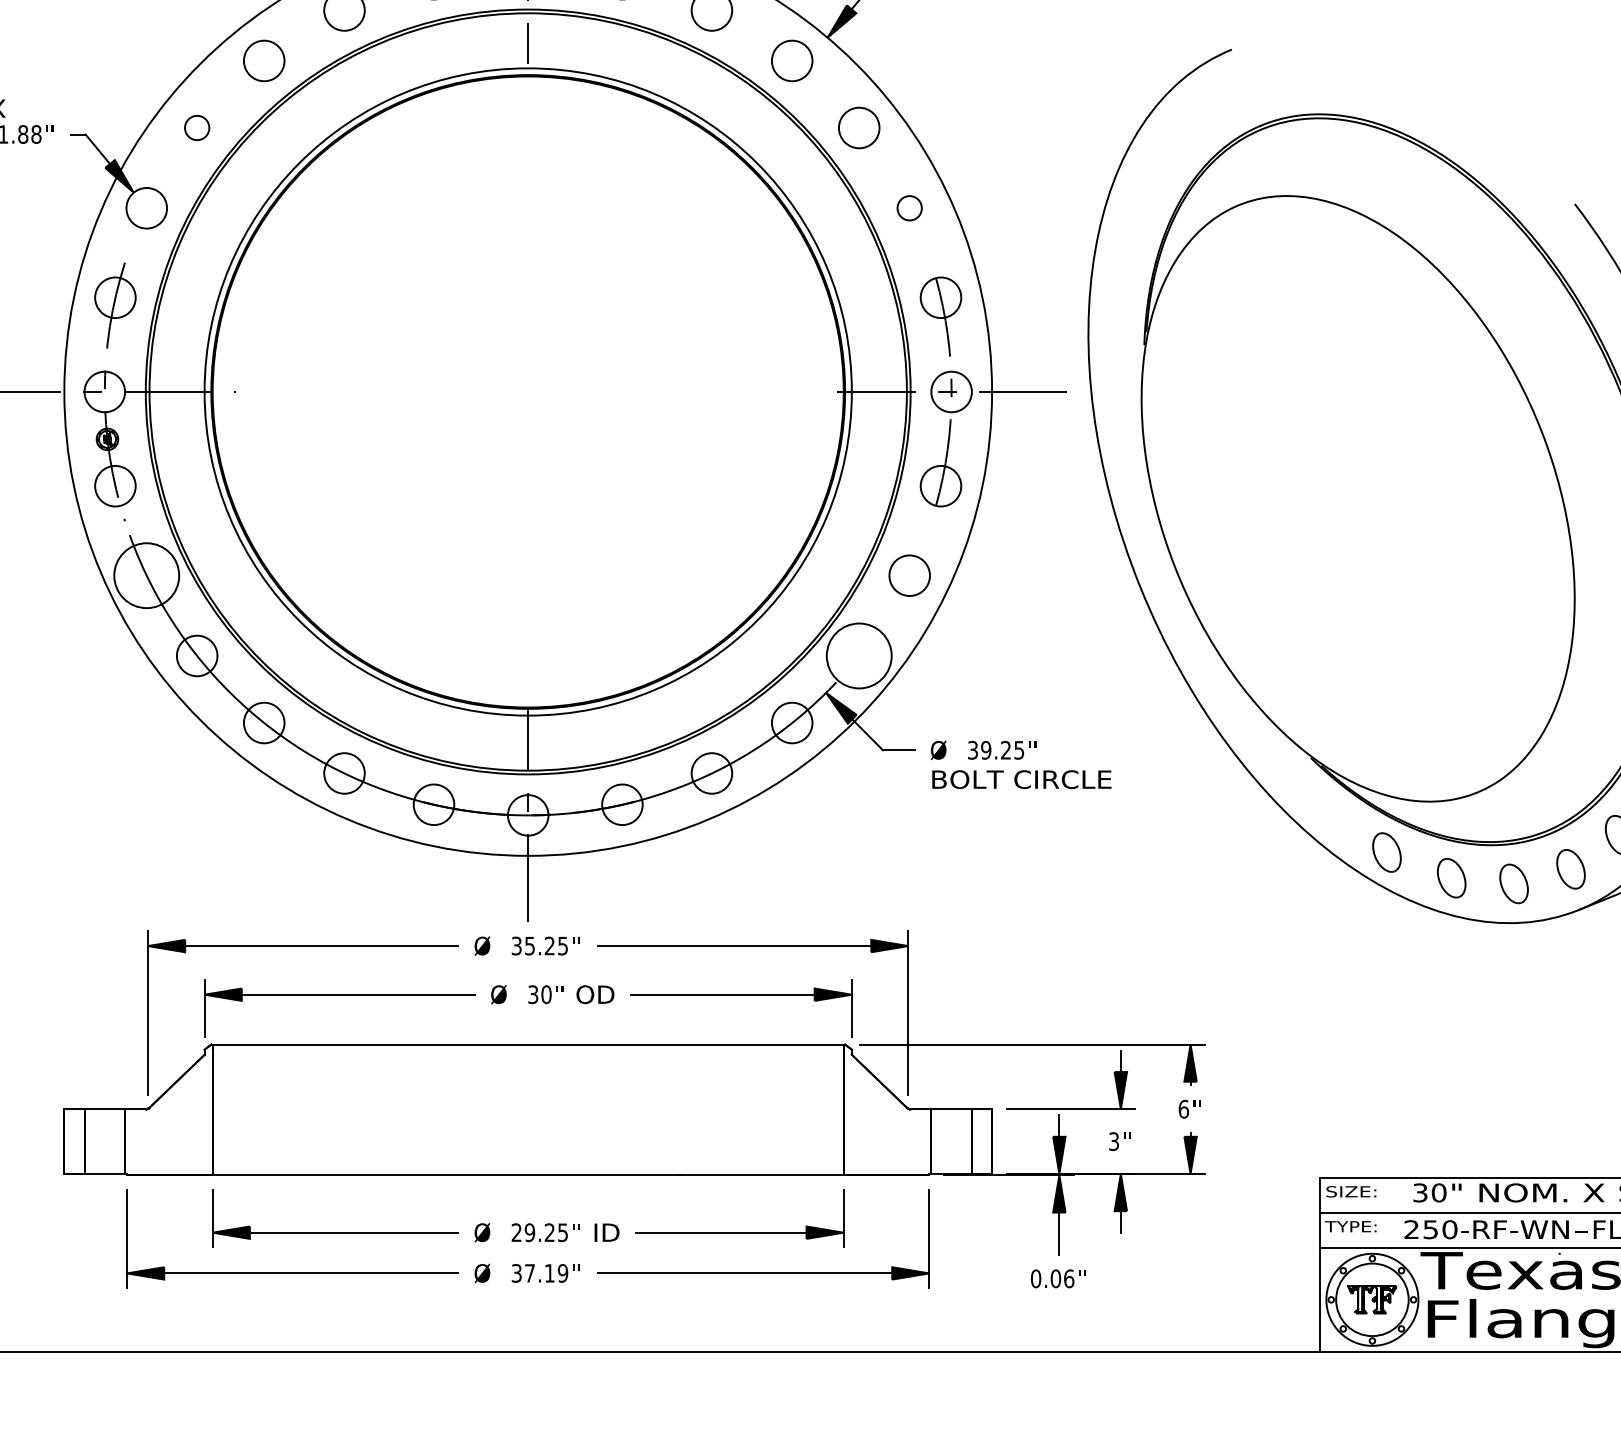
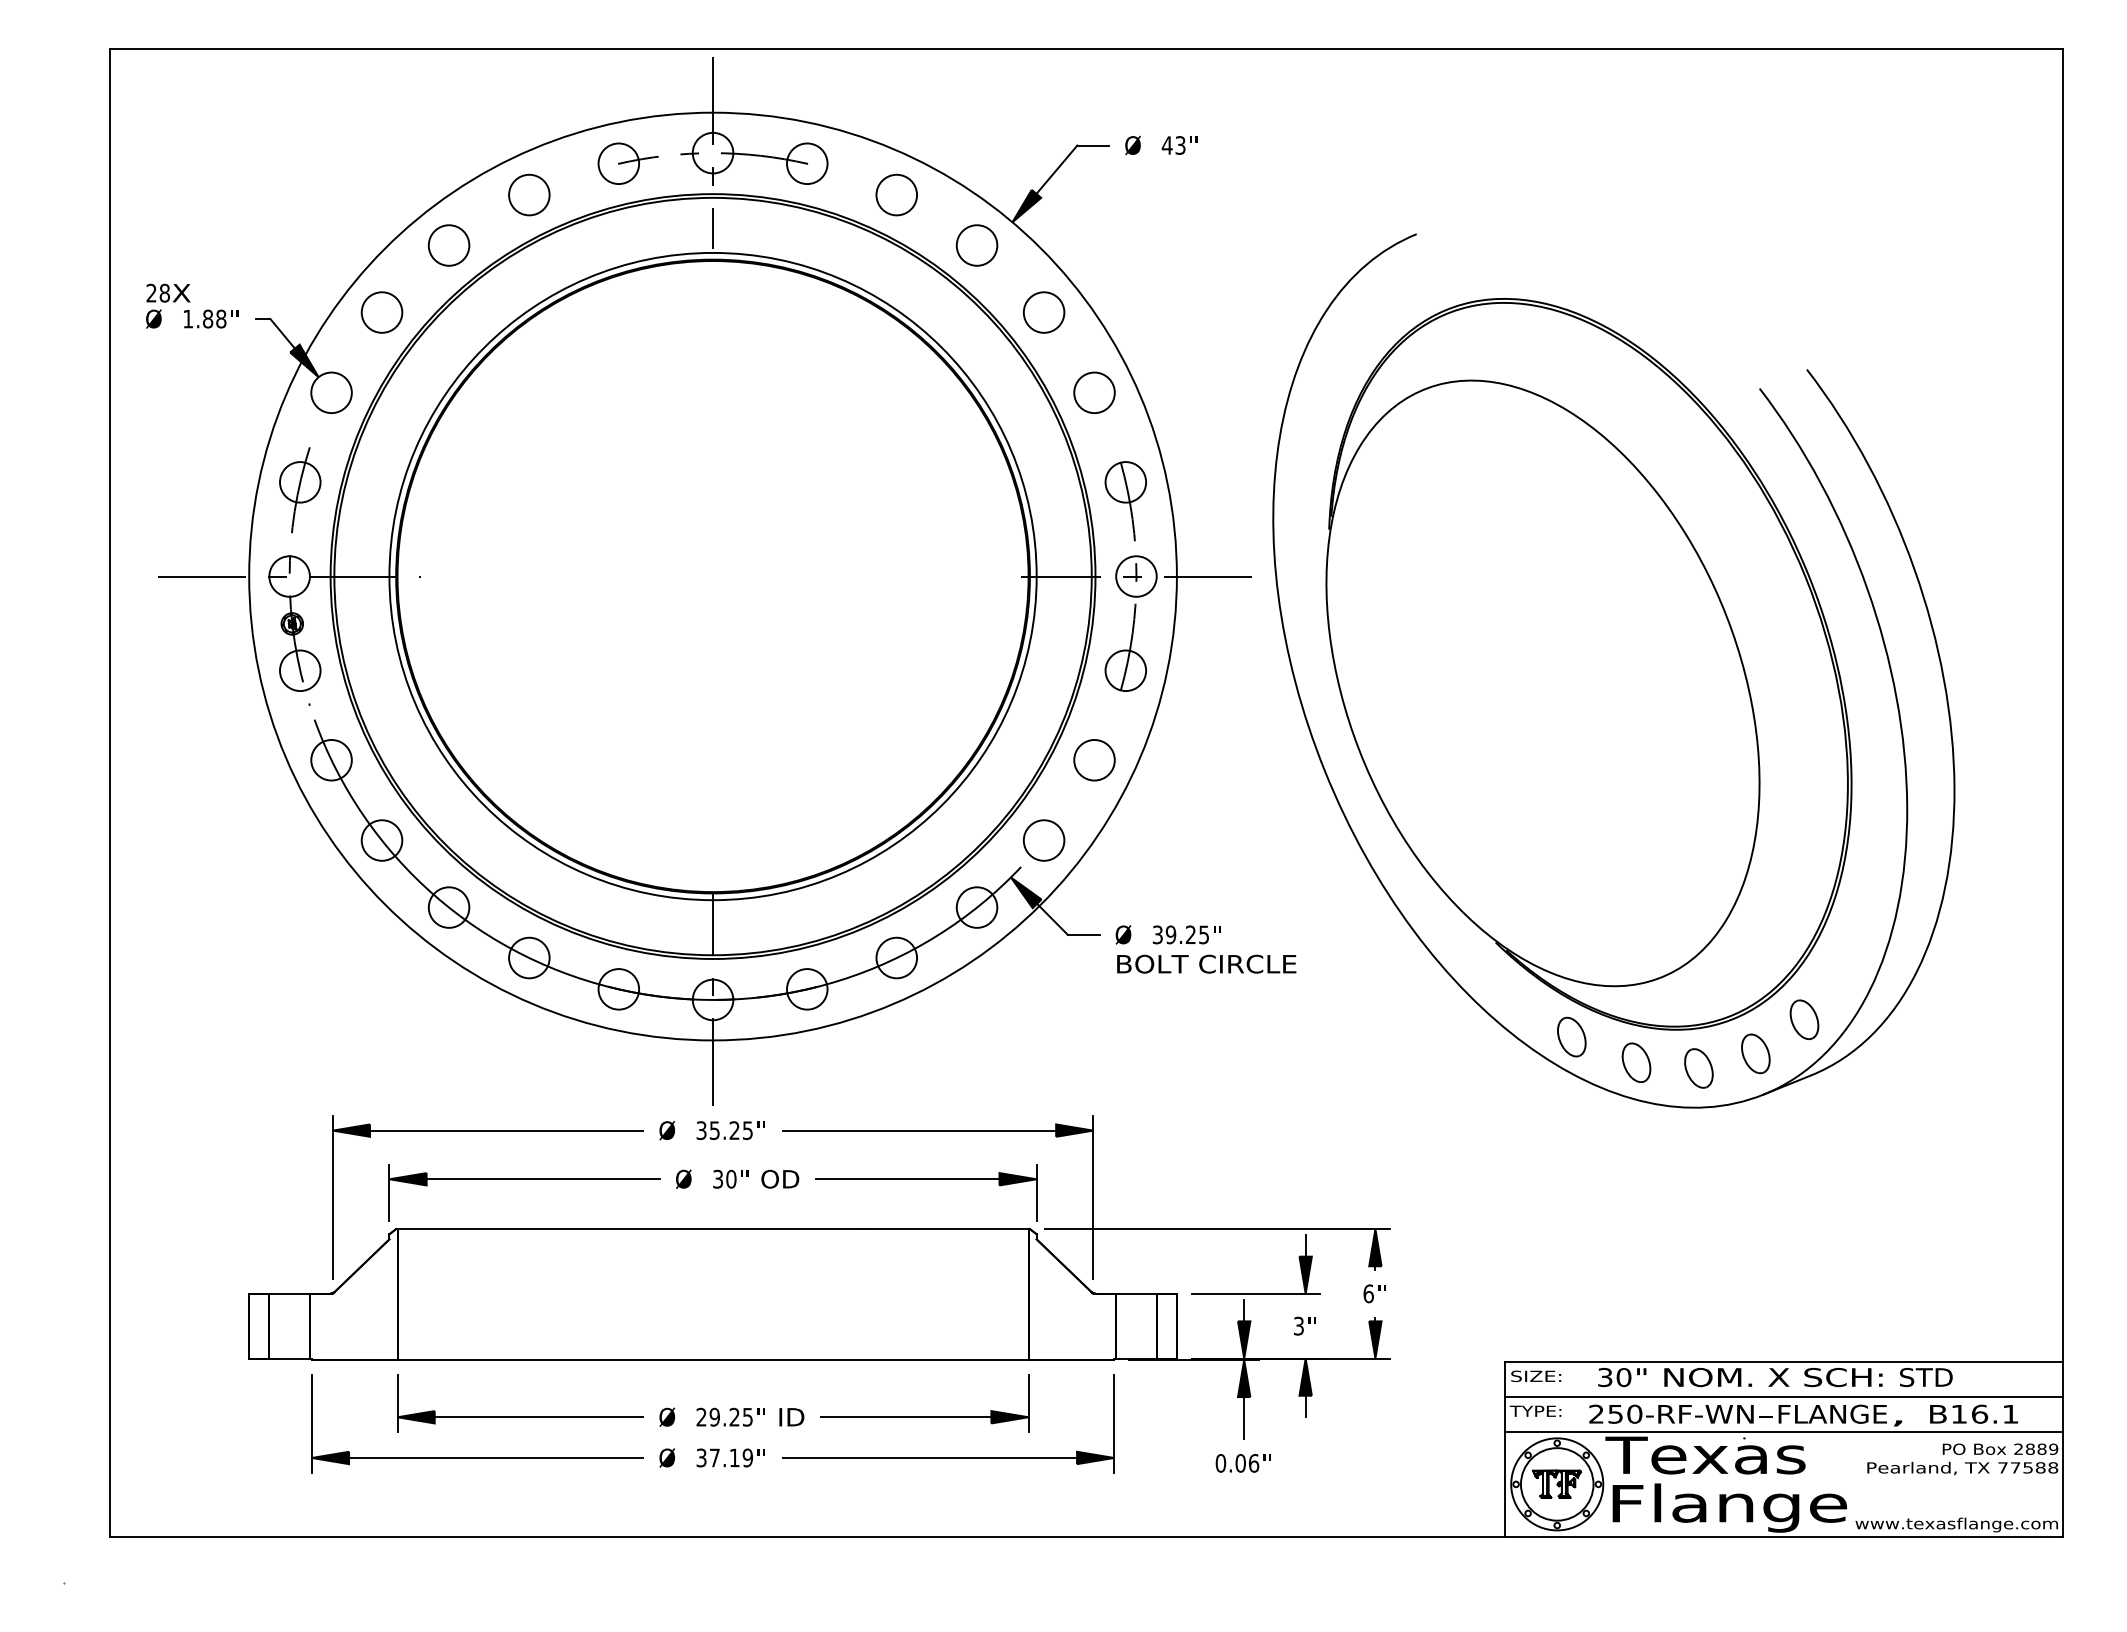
circle: (196, 127) -> (381, 312), size x1.67
circle: (909, 207) -> (1094, 392), size x1.67
circle: (146, 574) -> (331, 759), size x0.62
circle: (858, 655) -> (1043, 840), size x0.62

